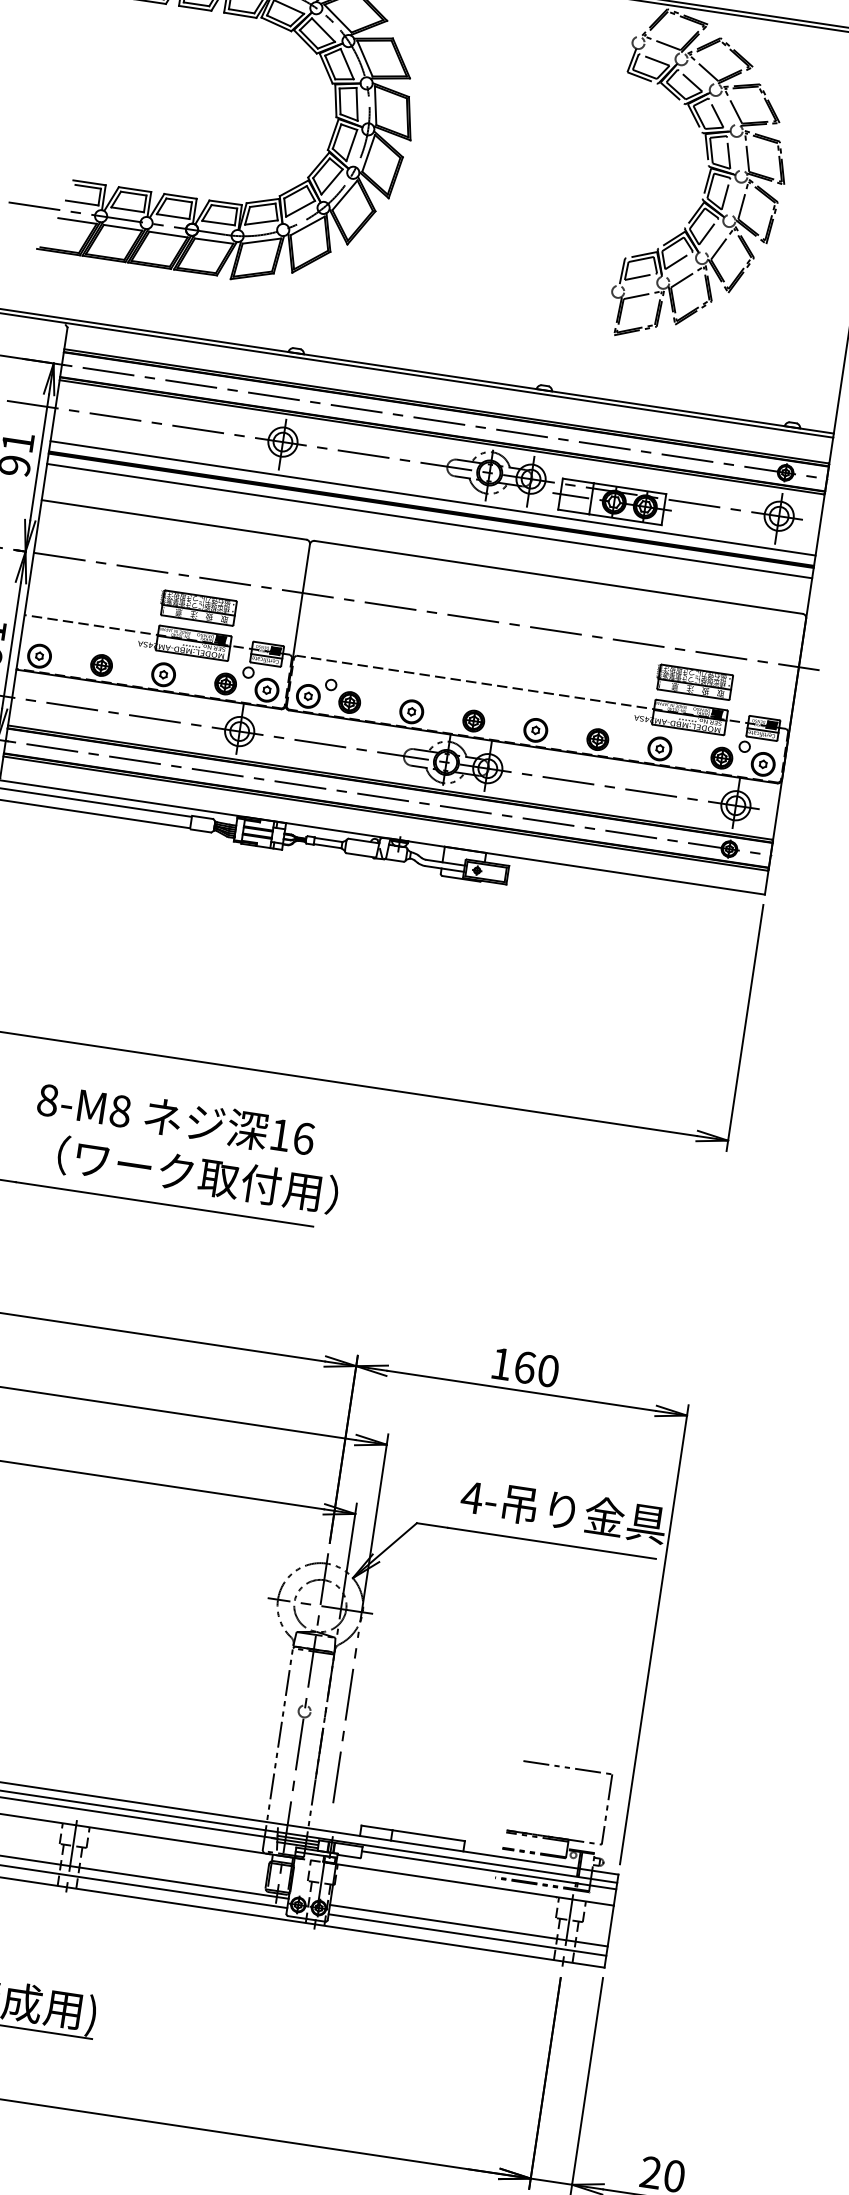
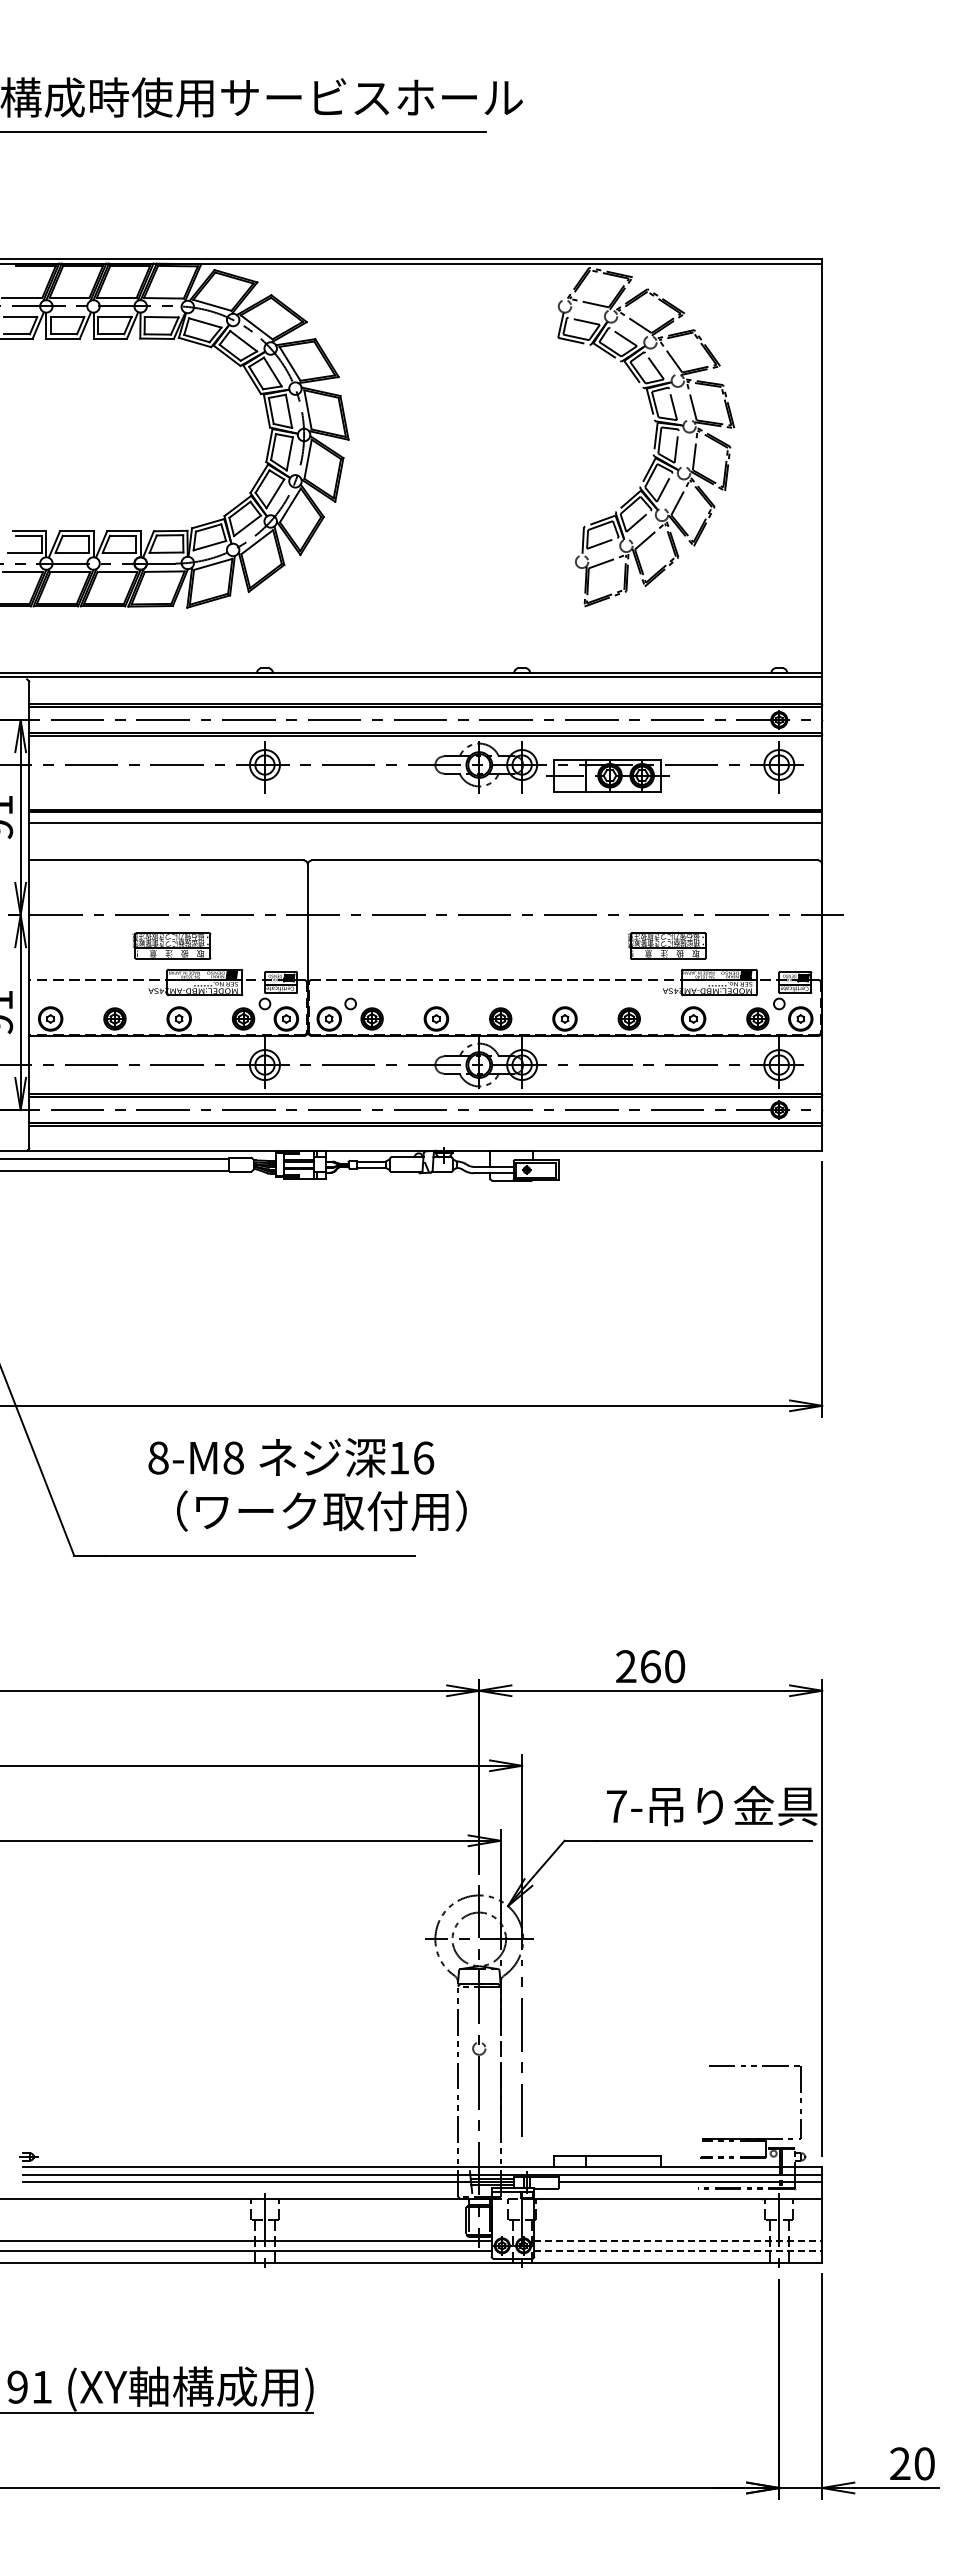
line: (432, 498) -> (425, 799), removed
part: (197, 607) -> (171, 945), moved
part: (694, 681) -> (667, 945), moved
text: (187, 1147) -> (307, 1484), moved
text: (501, 1363) -> (626, 1666), 160 -> 260
text: (471, 1497) -> (616, 1806), 4- -> 7-
line: (469, 1926) -> (678, 2241), solid -> dashed
line: (467, 1934) -> (678, 2250), solid -> dashed

